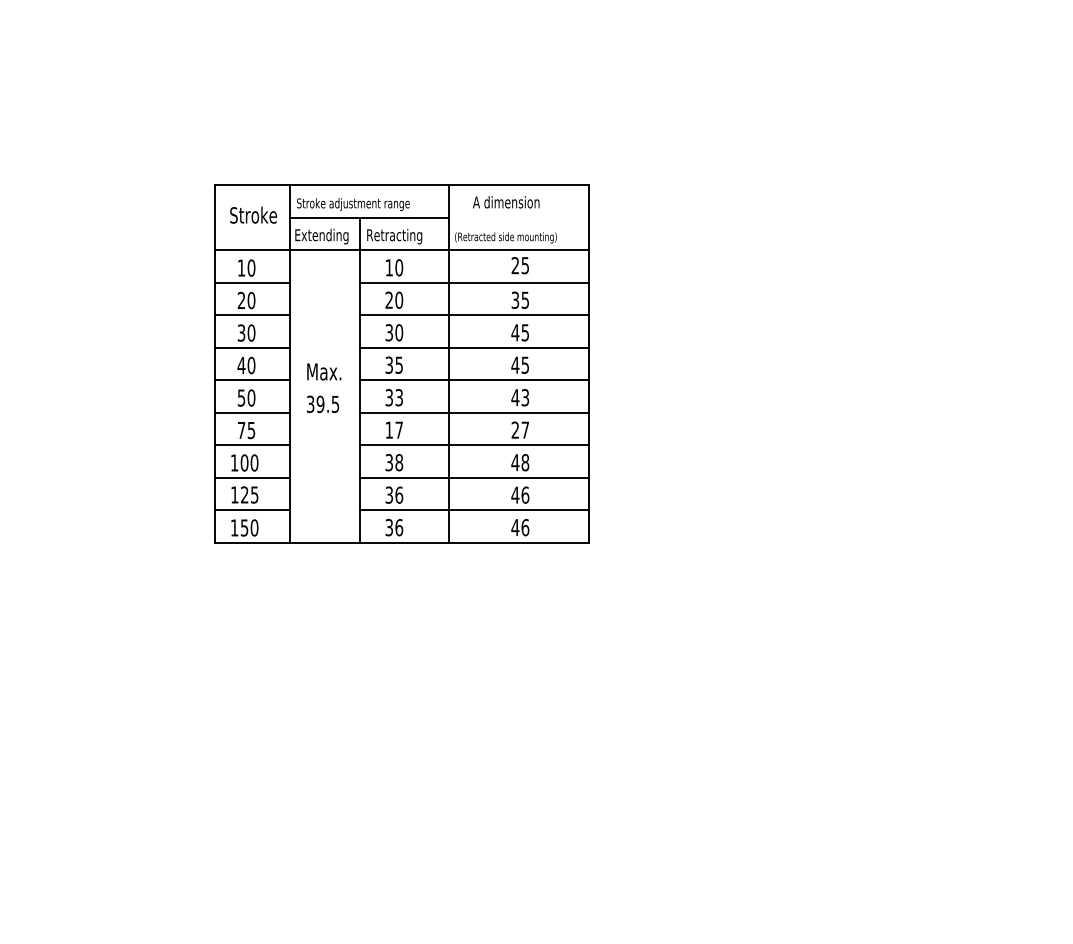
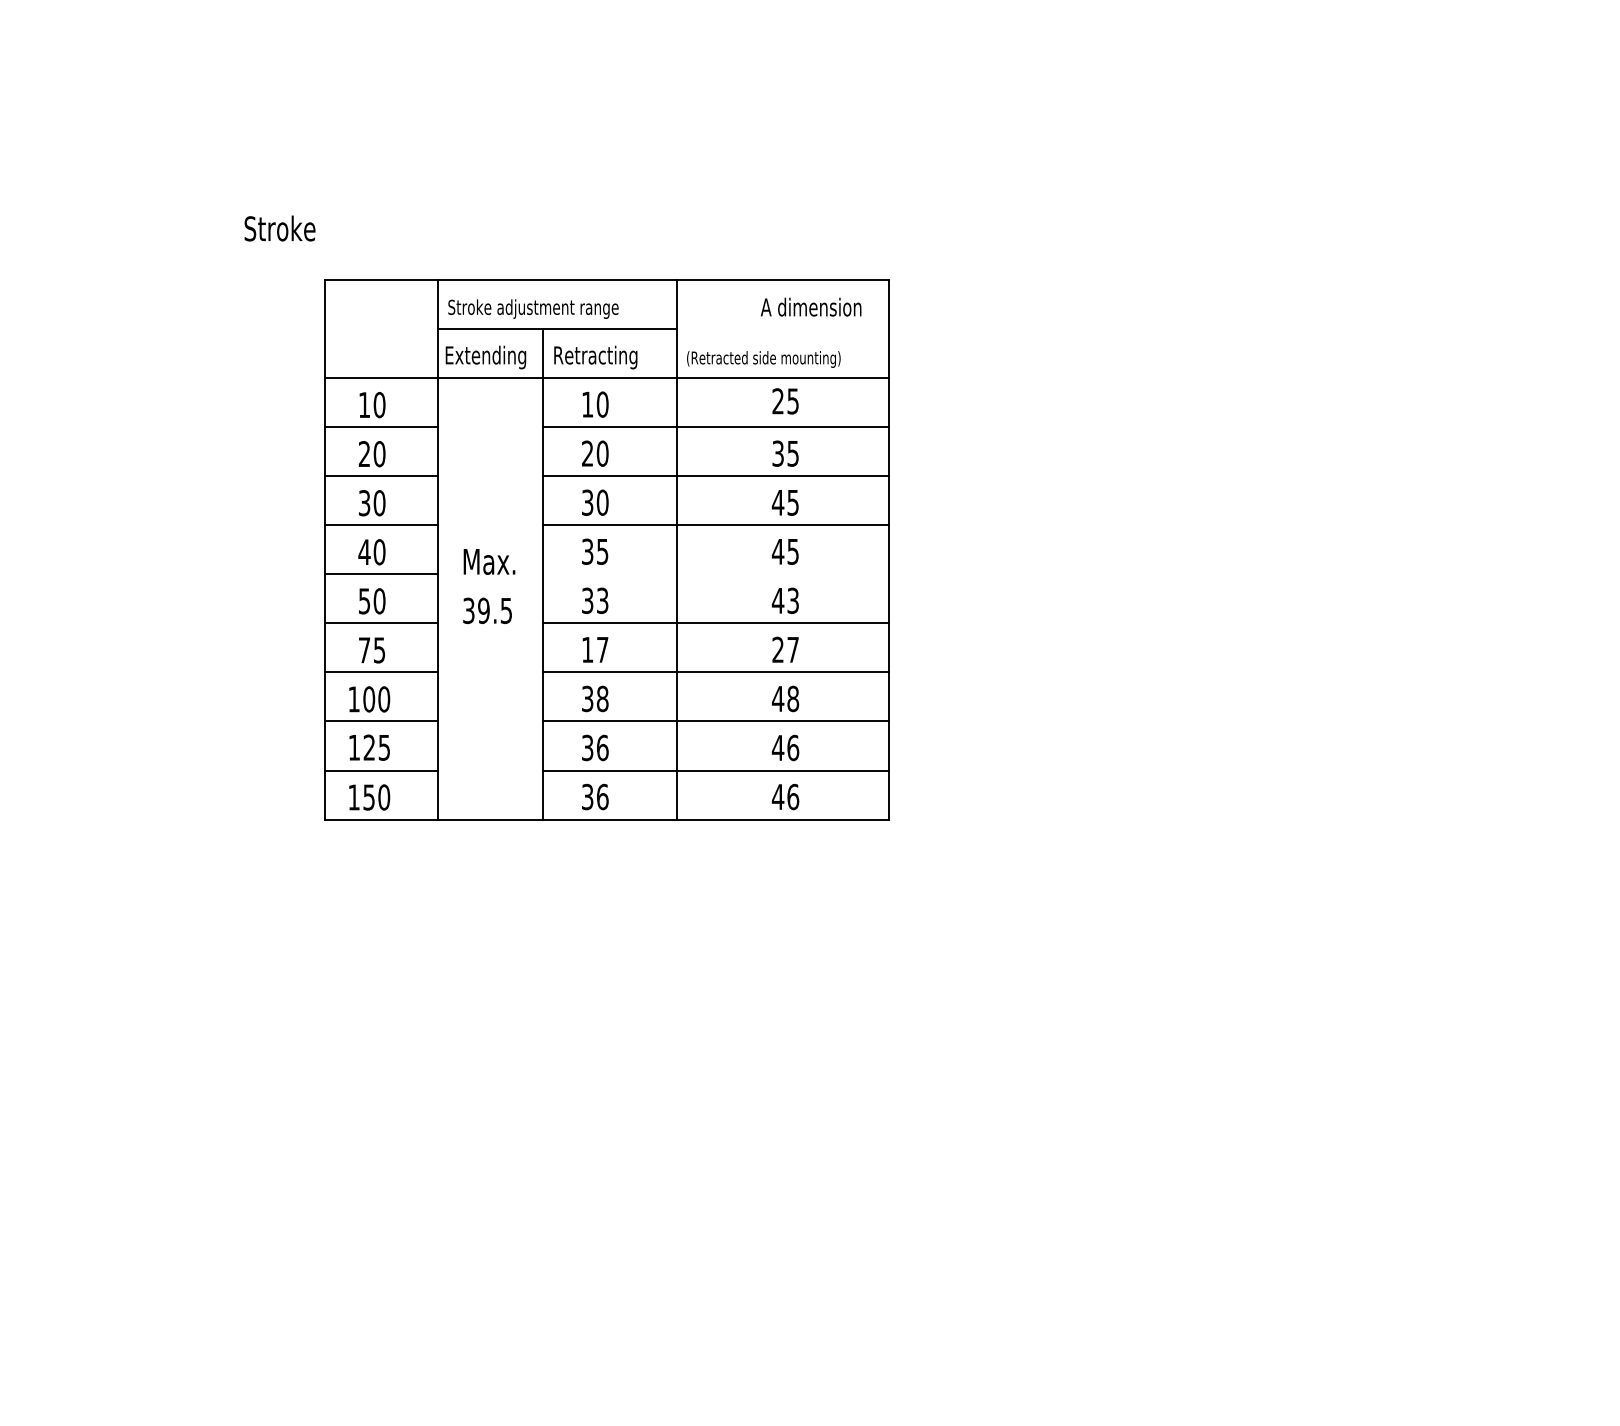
text: (506, 202) -> (811, 307), moved
text: (253, 214) -> (279, 227), moved
line: (473, 380) -> (714, 574), removed

